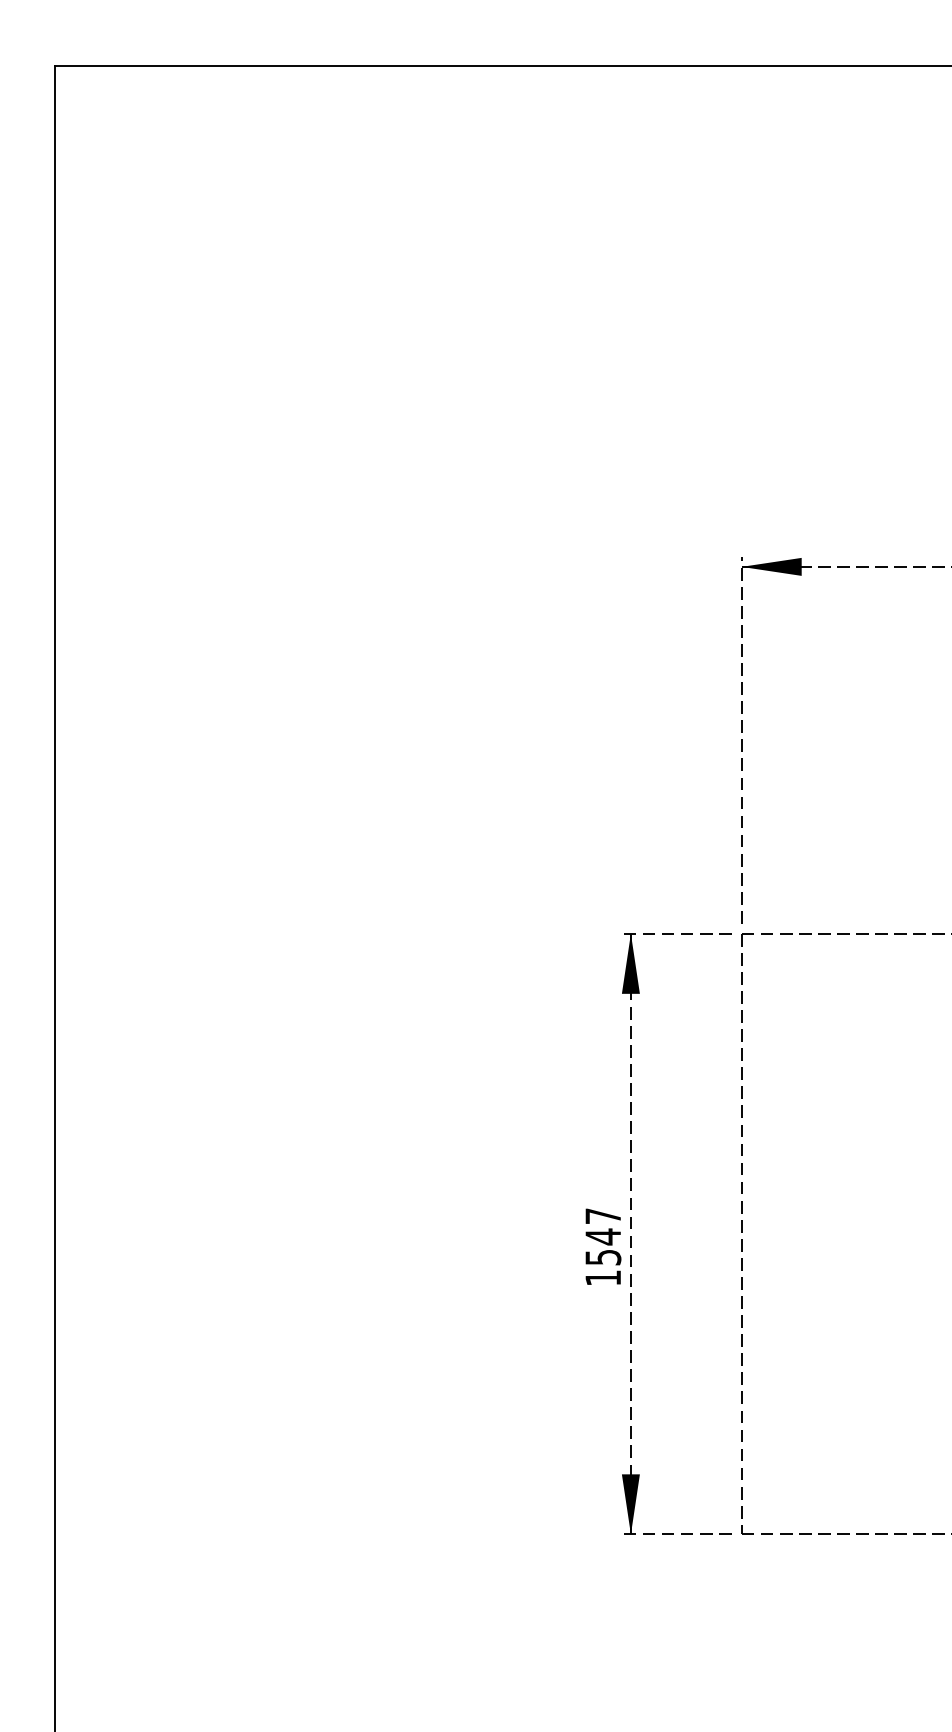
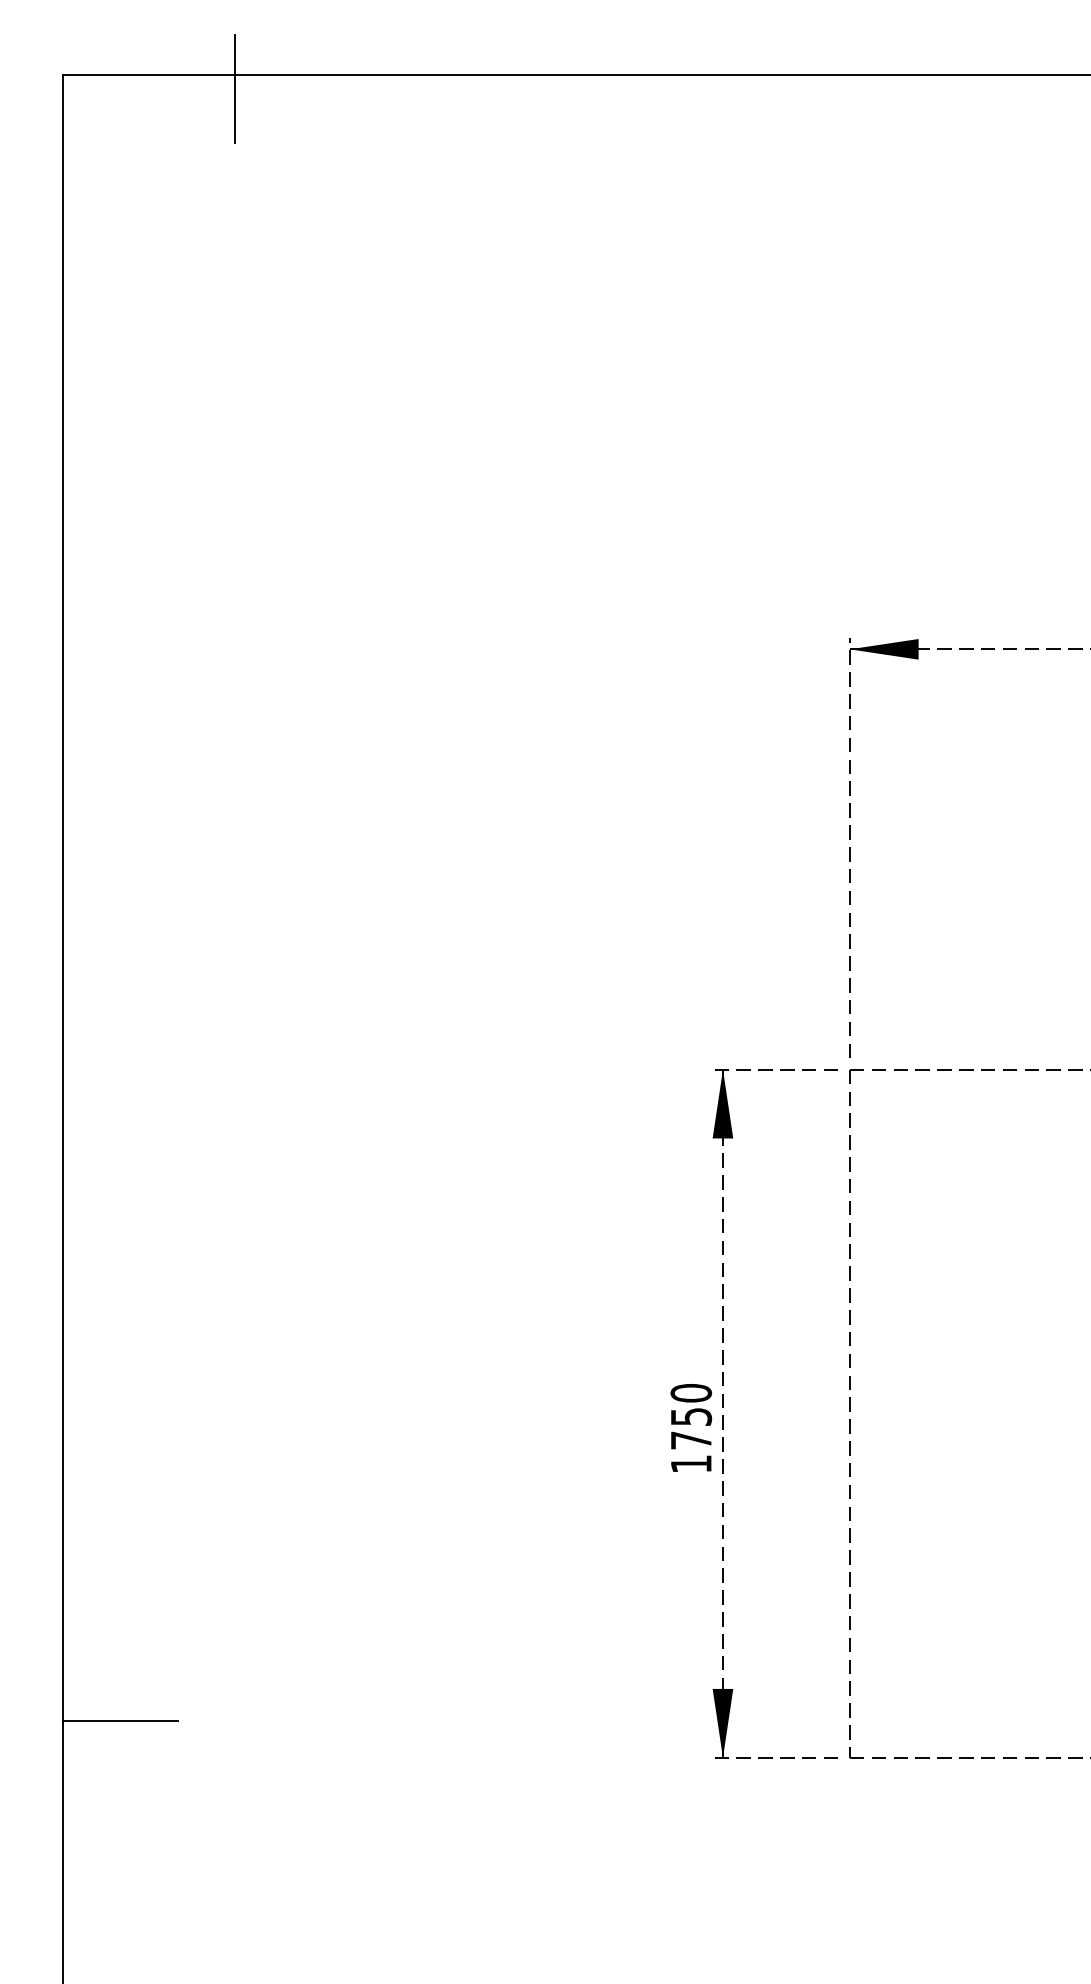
line: (205, 77) -> (235, 88), added
text: (603, 1236) -> (691, 1416), 1547 -> 1750
line: (105, 1502) -> (121, 1721), added

